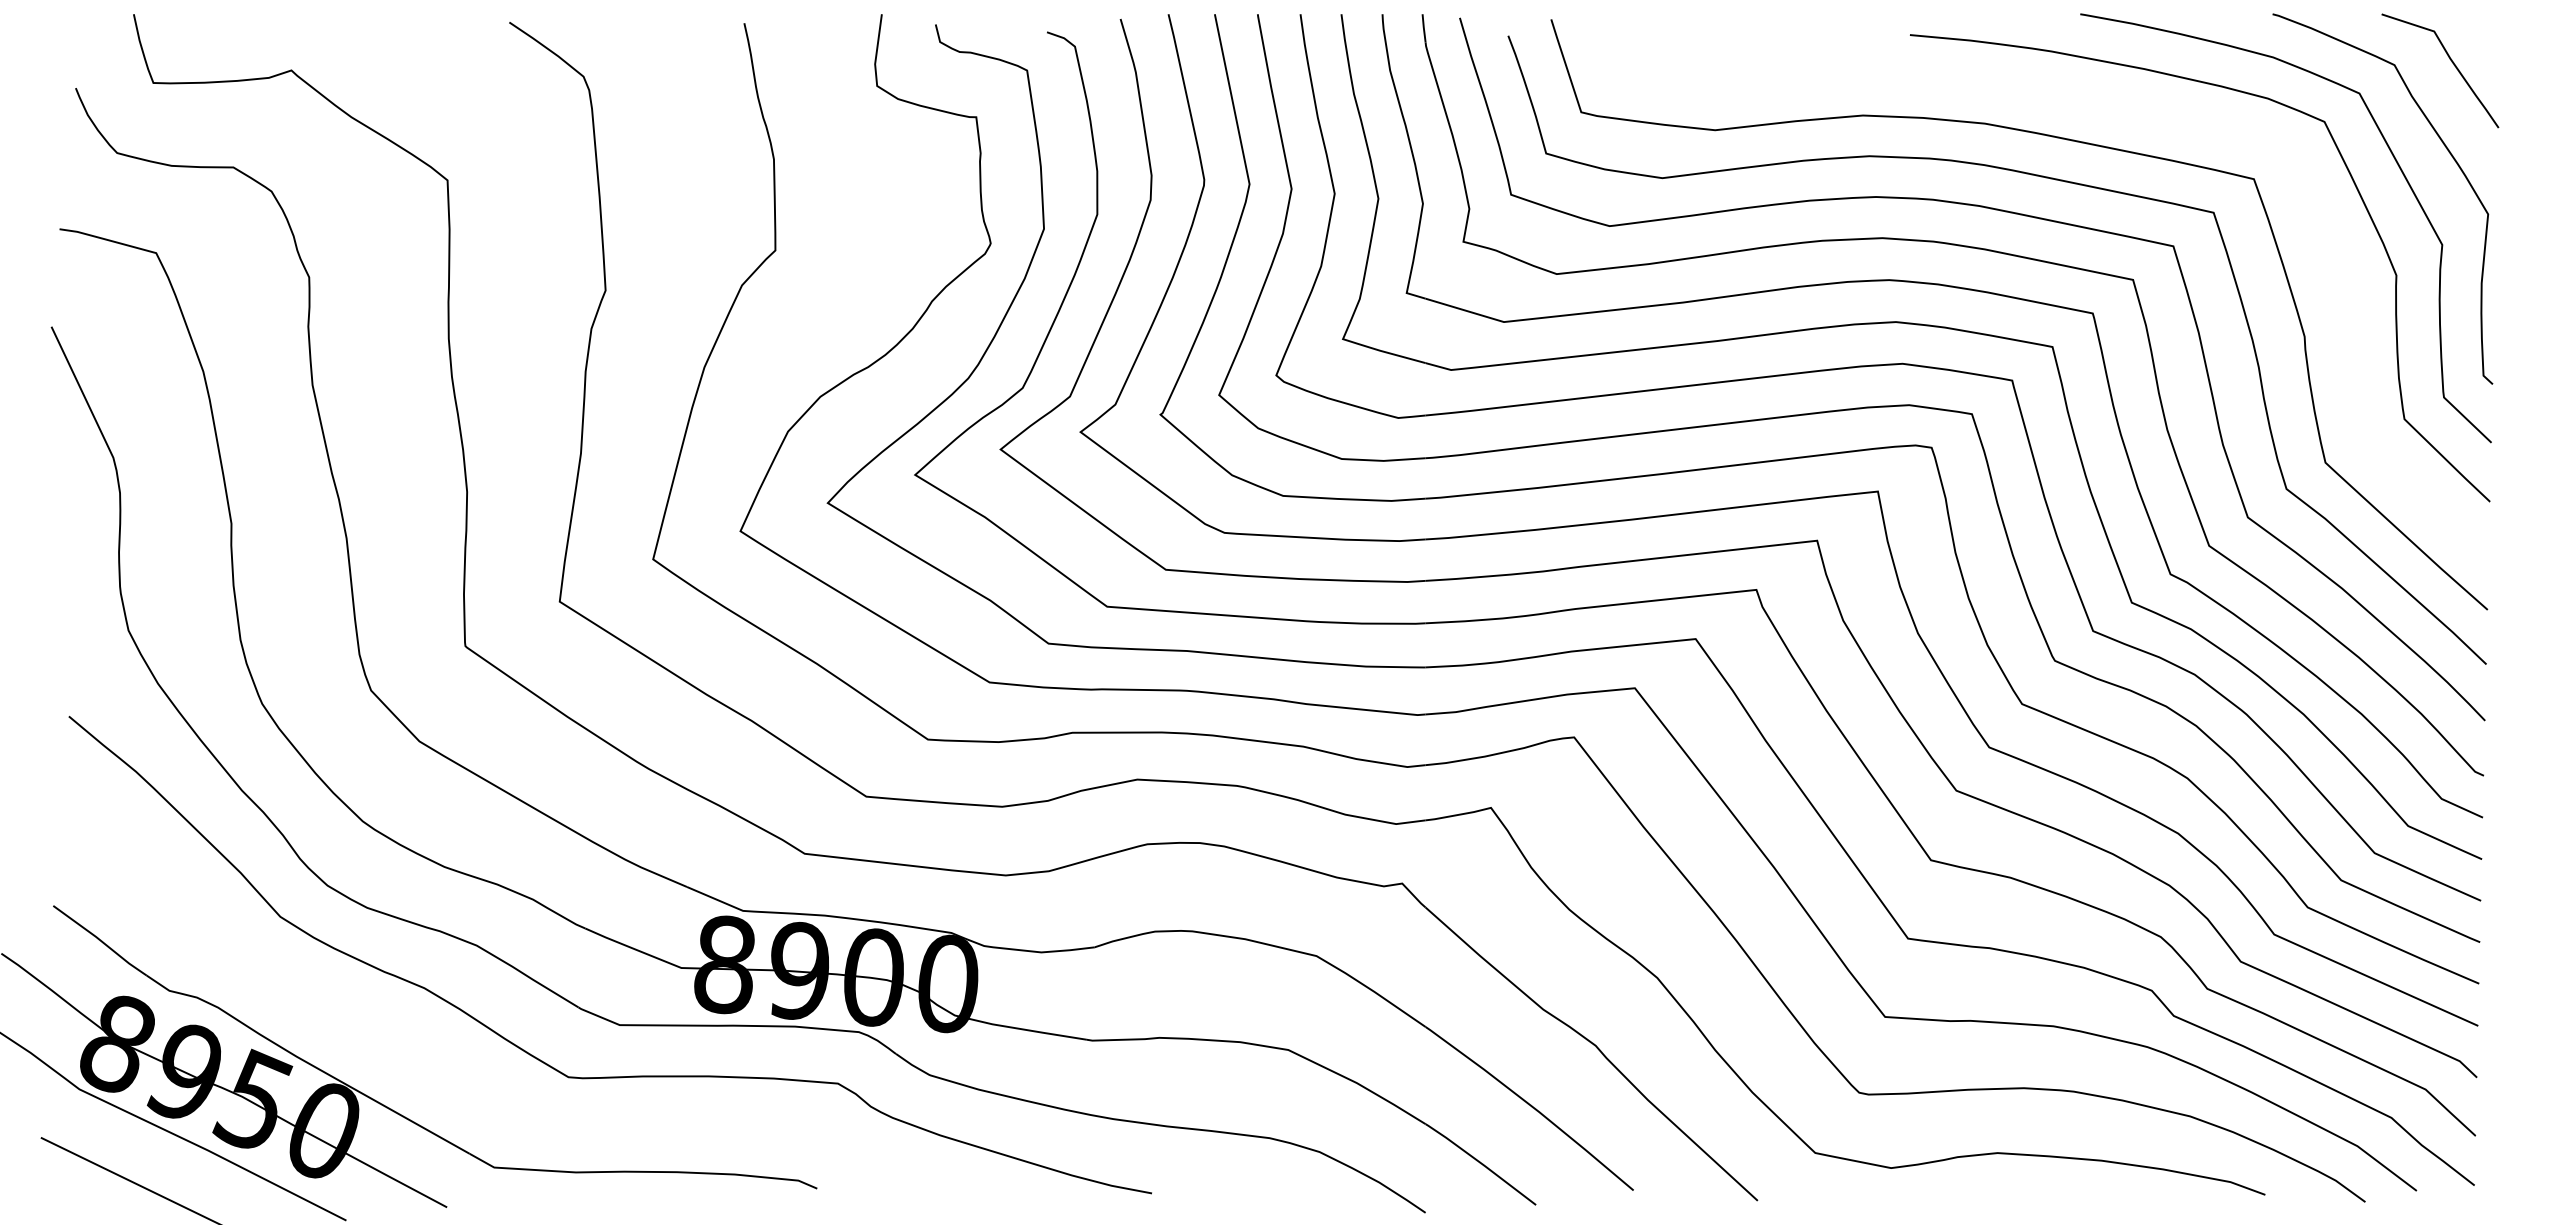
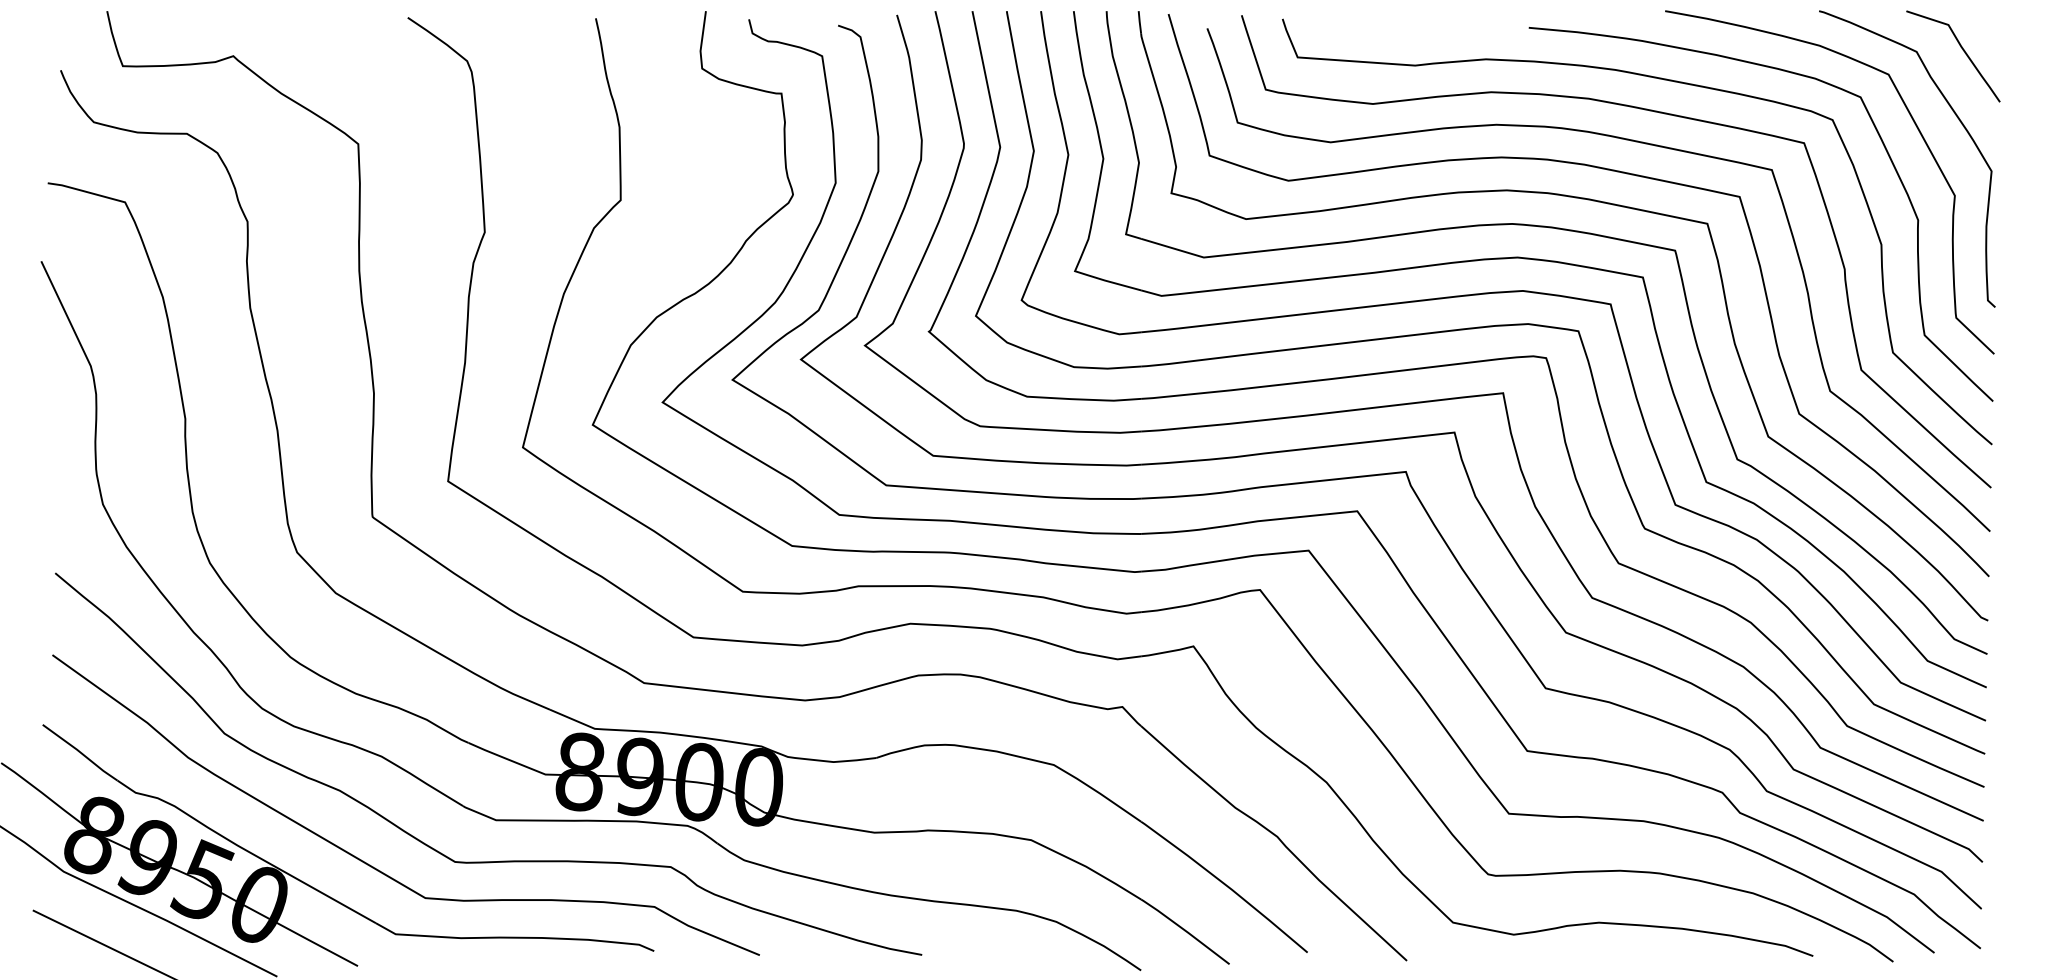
curve: (2083, 101) -> (1667, 80), added
curve: (460, 1079) -> (368, 863), added

